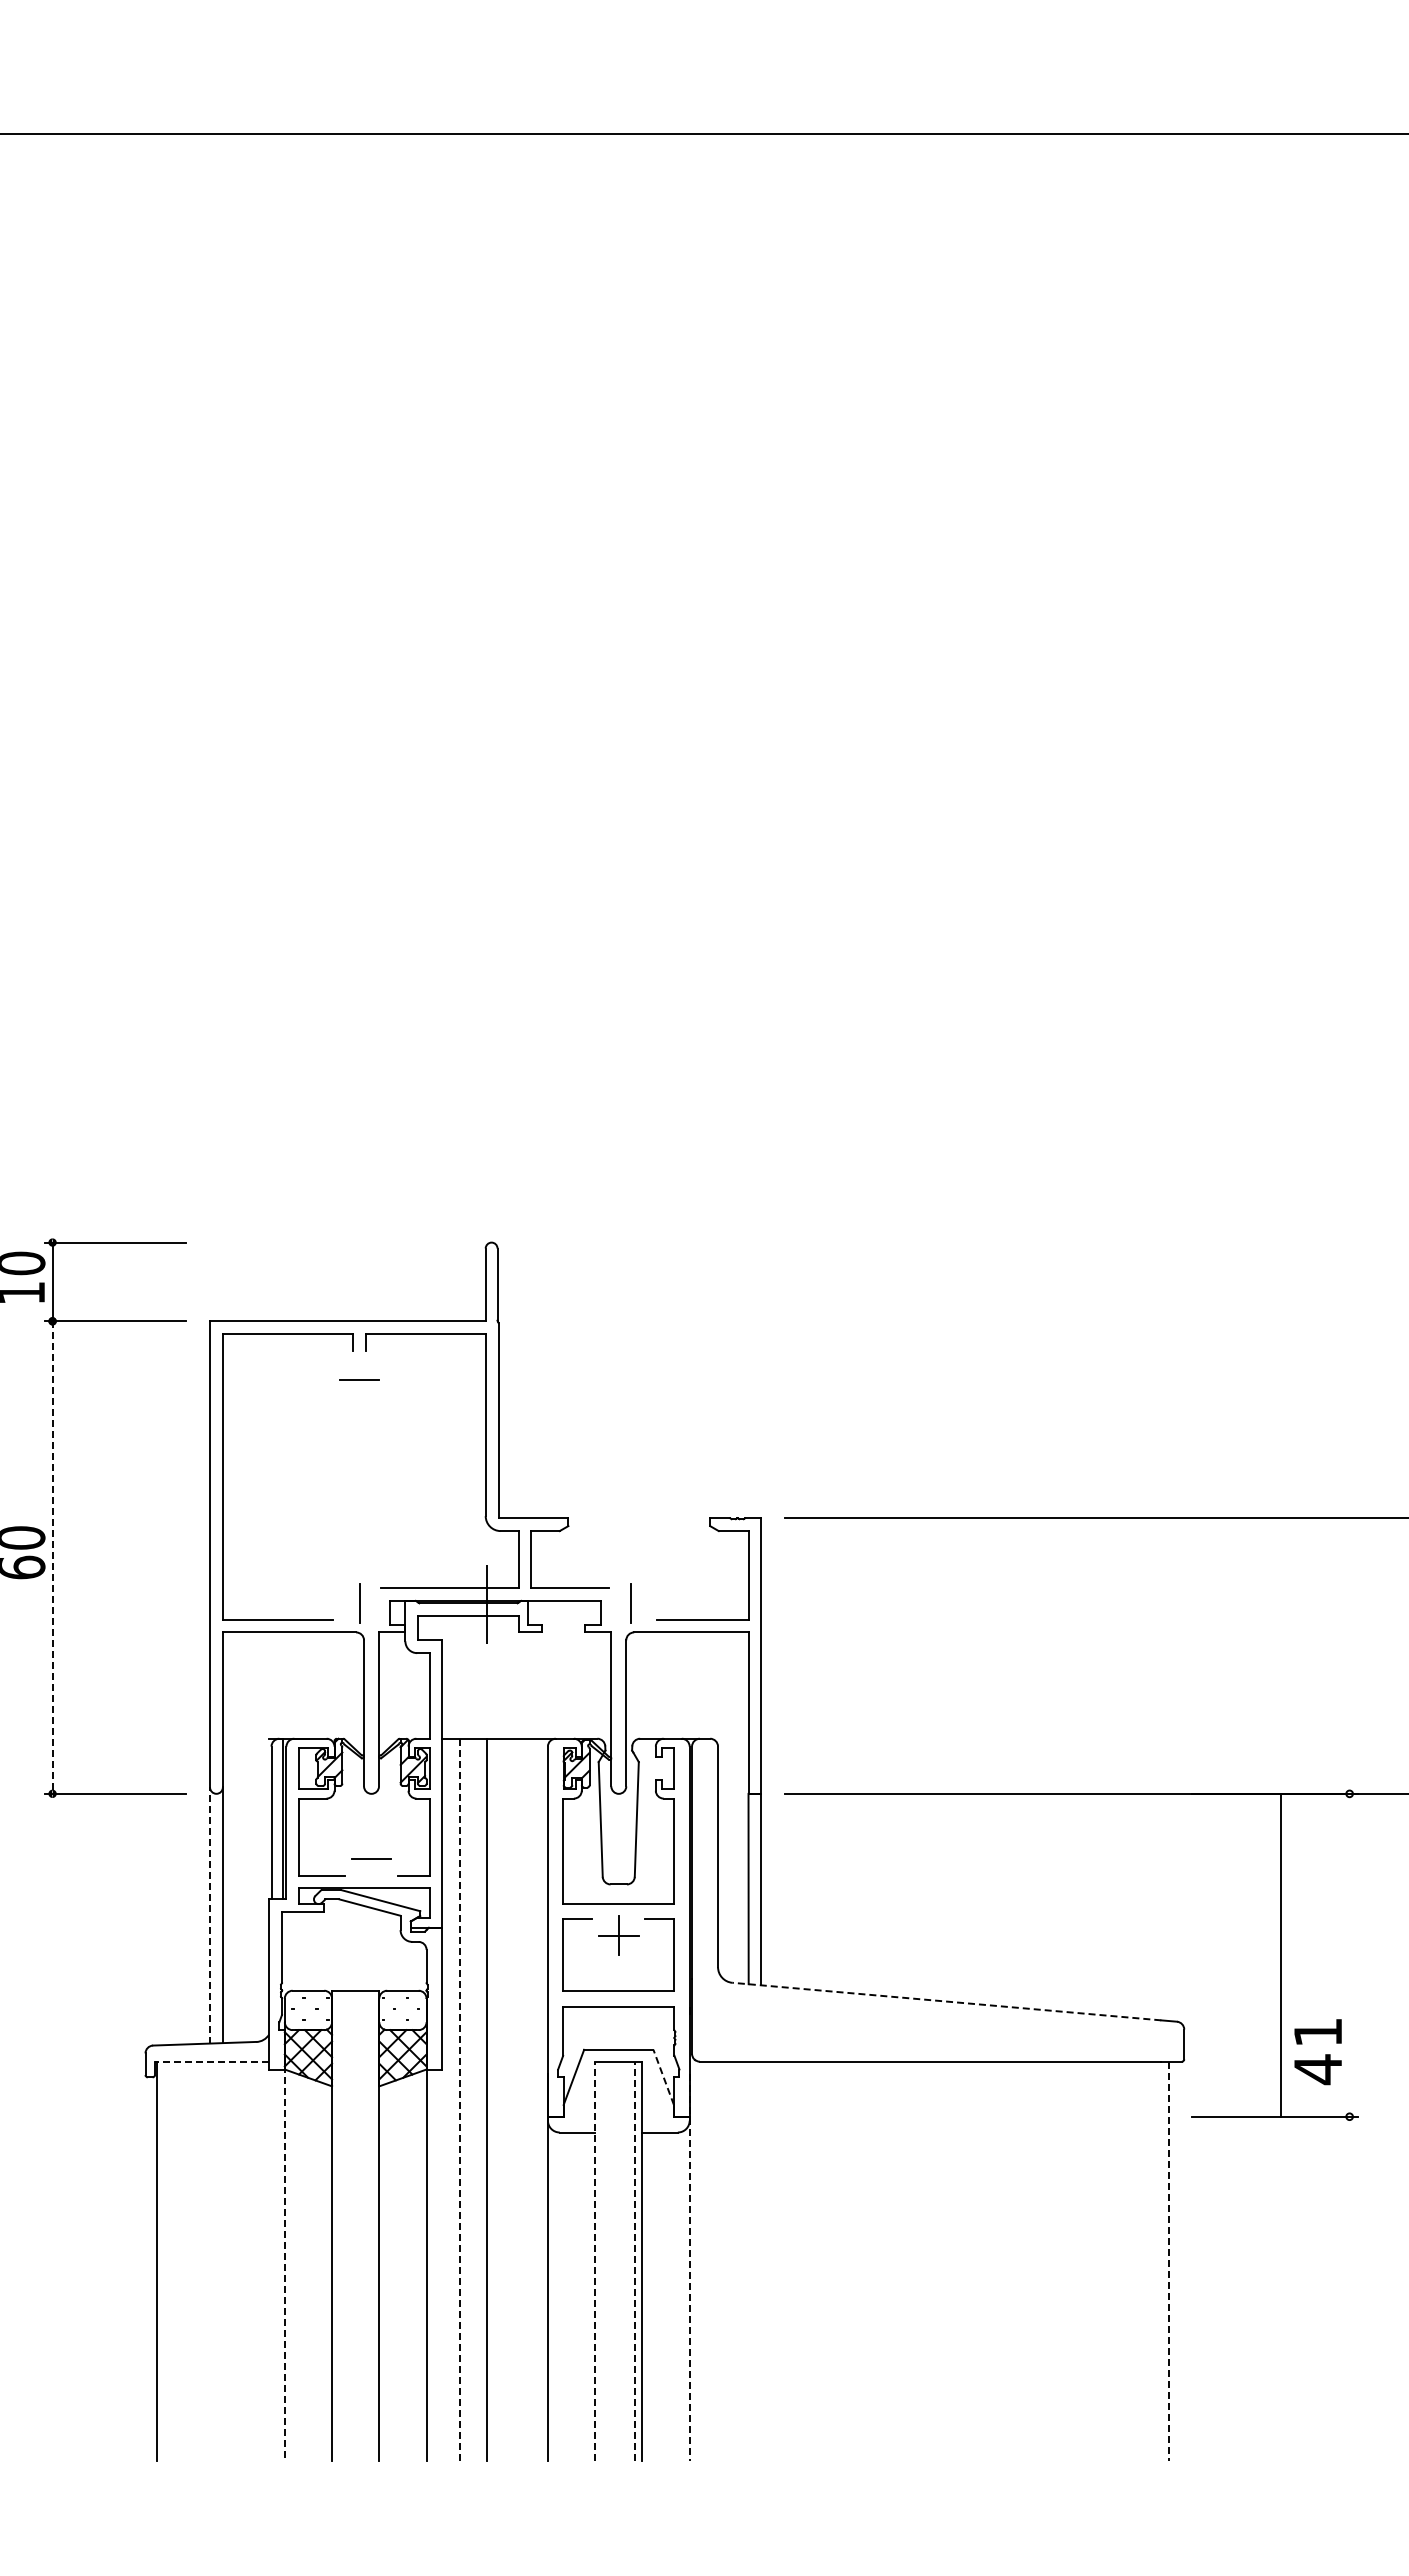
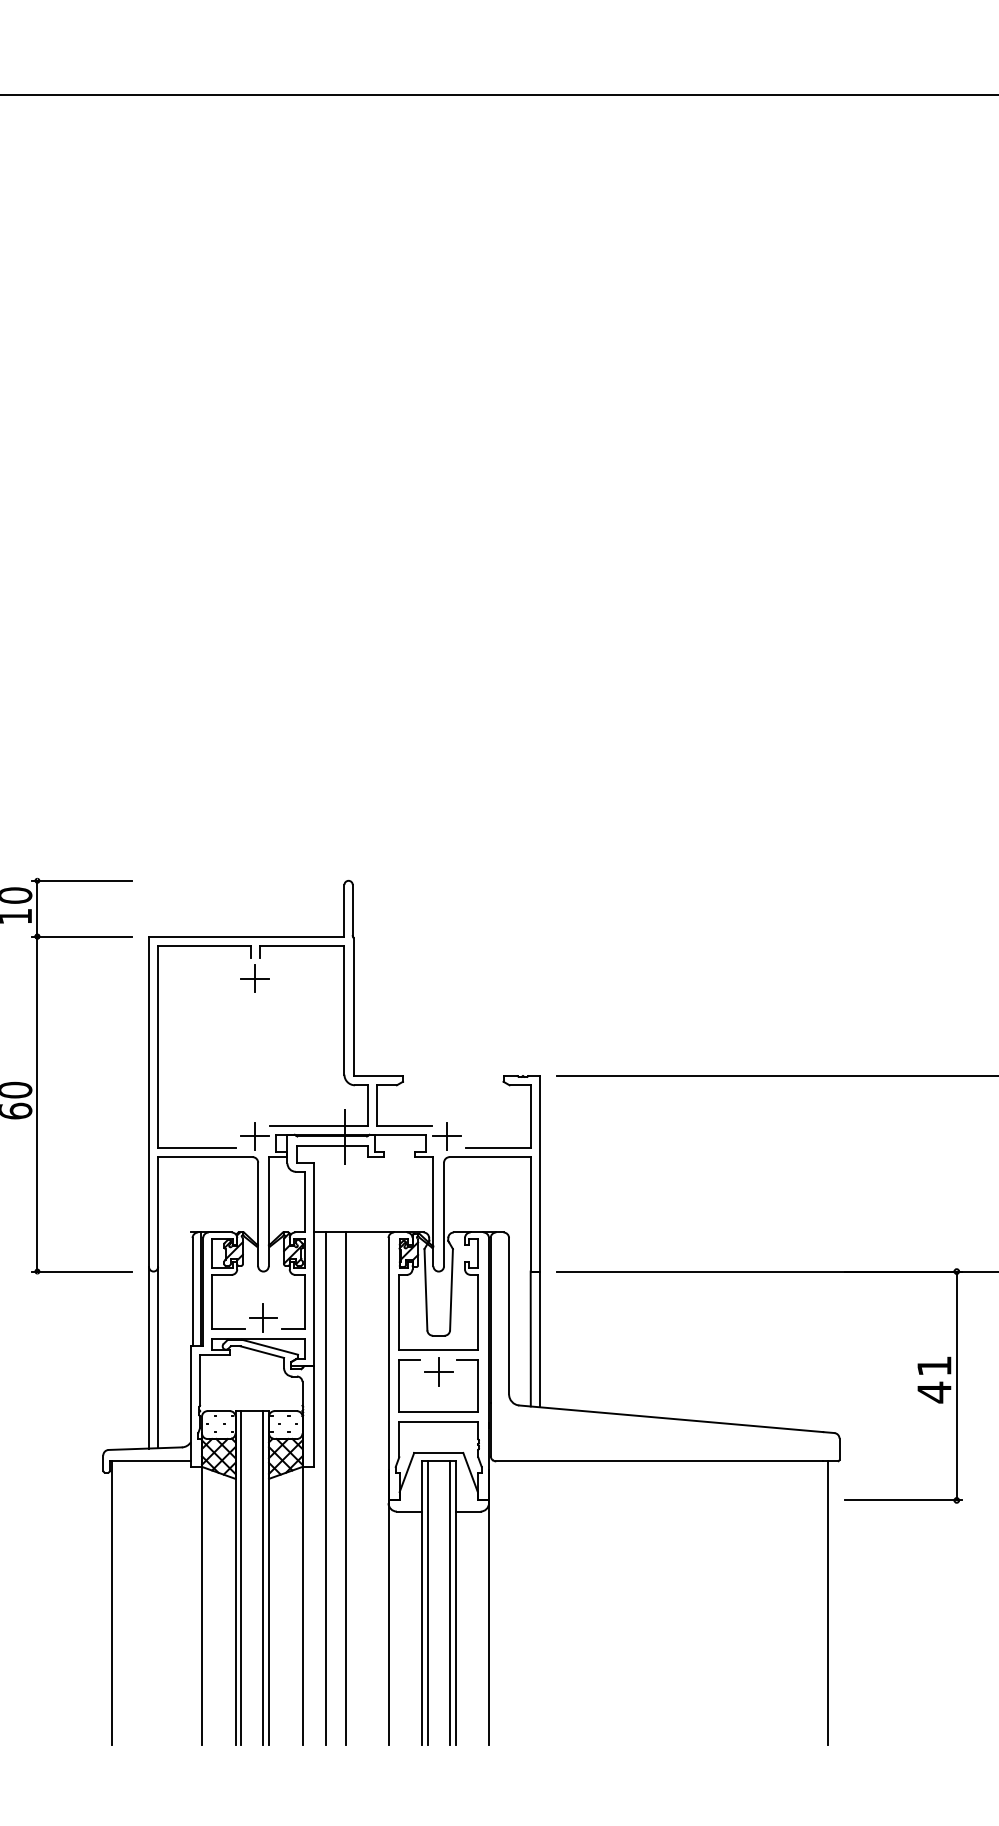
line: (359, 1380) -> (254, 978), added
line: (52, 1558) -> (37, 1104), dashed -> solid
line: (359, 1603) -> (254, 1136), added
line: (630, 1603) -> (447, 1136), added
line: (371, 1858) -> (263, 1317), added
line: (210, 1915) -> (149, 1357), dashed -> solid
line: (1280, 1954) -> (956, 1385), moved
line: (946, 2001) -> (671, 1418), dashed -> solid
text: (1317, 2052) -> (933, 1380), moved
line: (211, 2061) -> (150, 1461), dashed -> solid
line: (663, 2076) -> (470, 1471), dashed -> solid
line: (459, 2100) -> (325, 1488), dashed -> solid
line: (339, 2225) -> (240, 1577), added
line: (371, 2225) -> (263, 1577), added
line: (595, 2261) -> (422, 1603), dashed -> solid
line: (603, 2261) -> (427, 1603), added
line: (634, 2261) -> (449, 1603), dashed -> solid
line: (1168, 2261) -> (828, 1603), dashed -> solid
line: (284, 2263) -> (201, 1604), dashed -> solid
line: (689, 2267) -> (488, 1607), dashed -> solid

